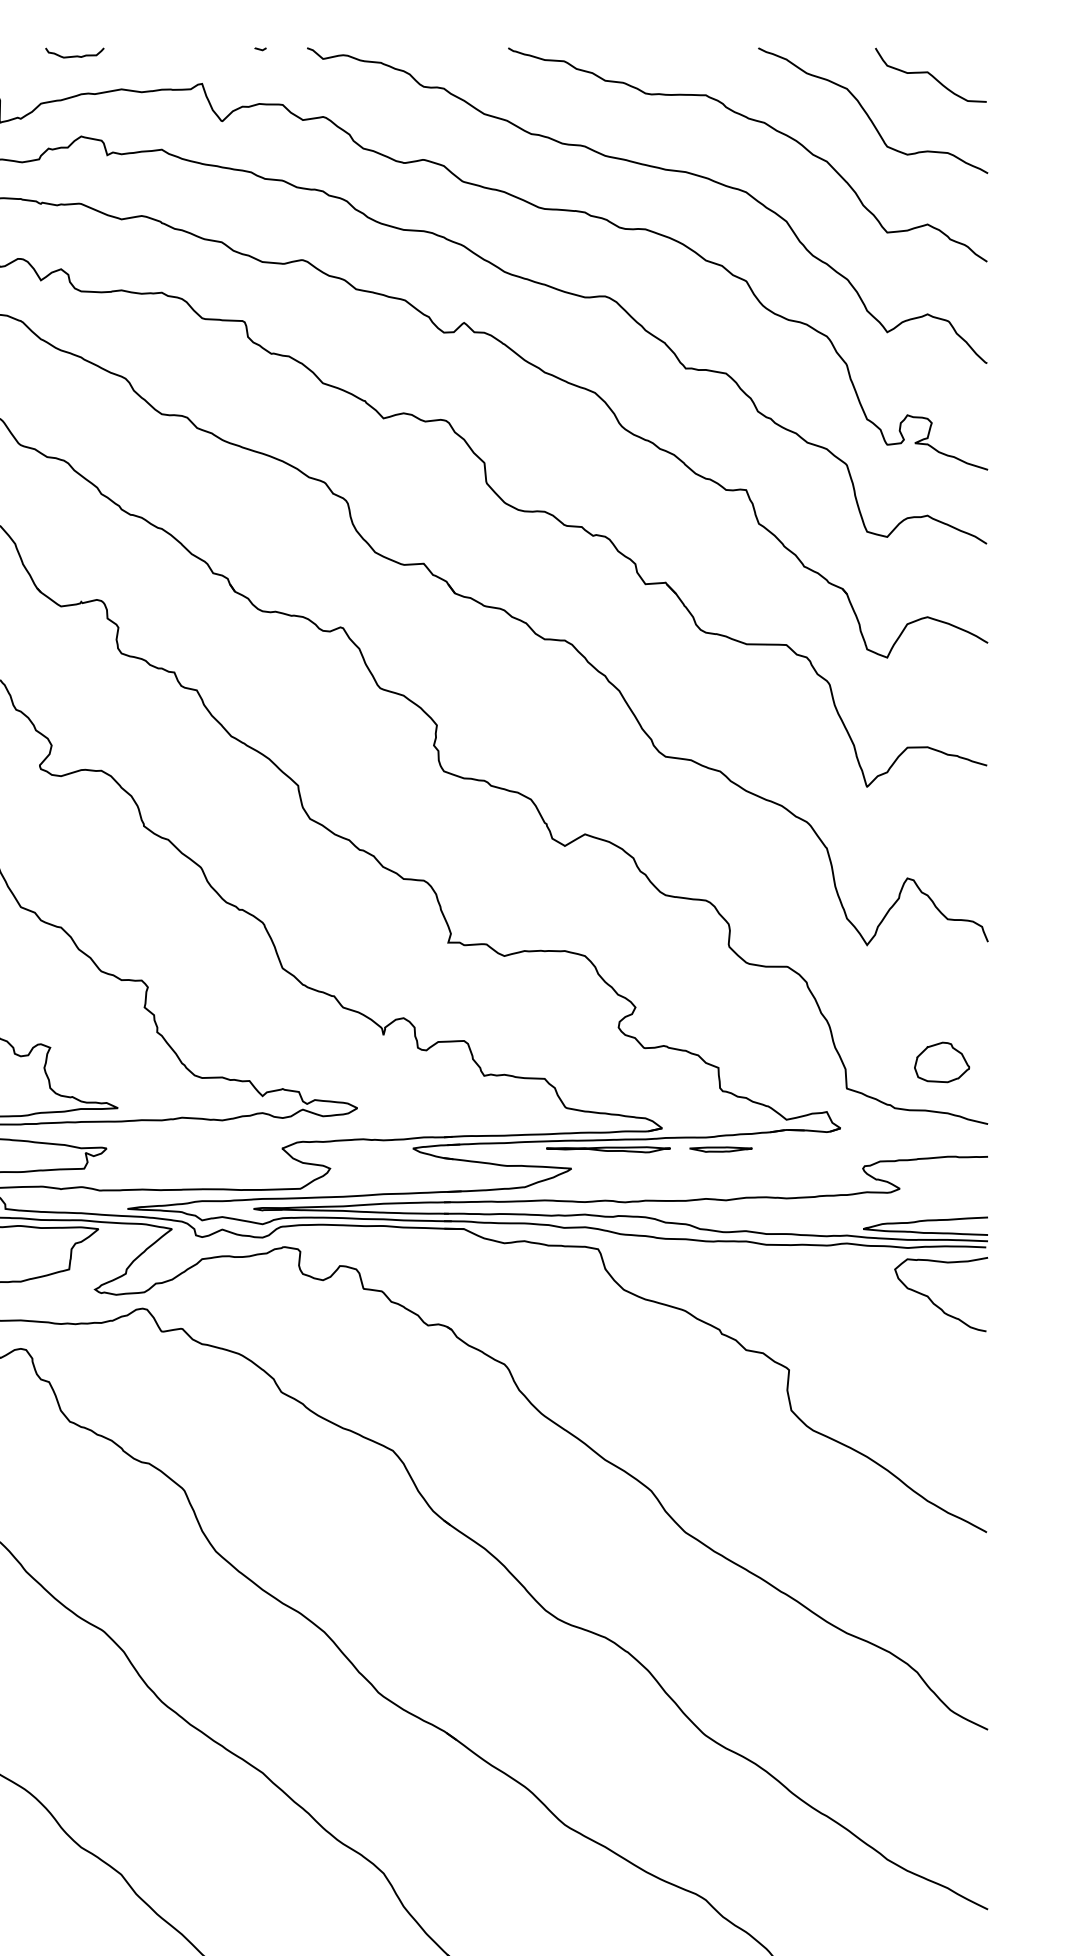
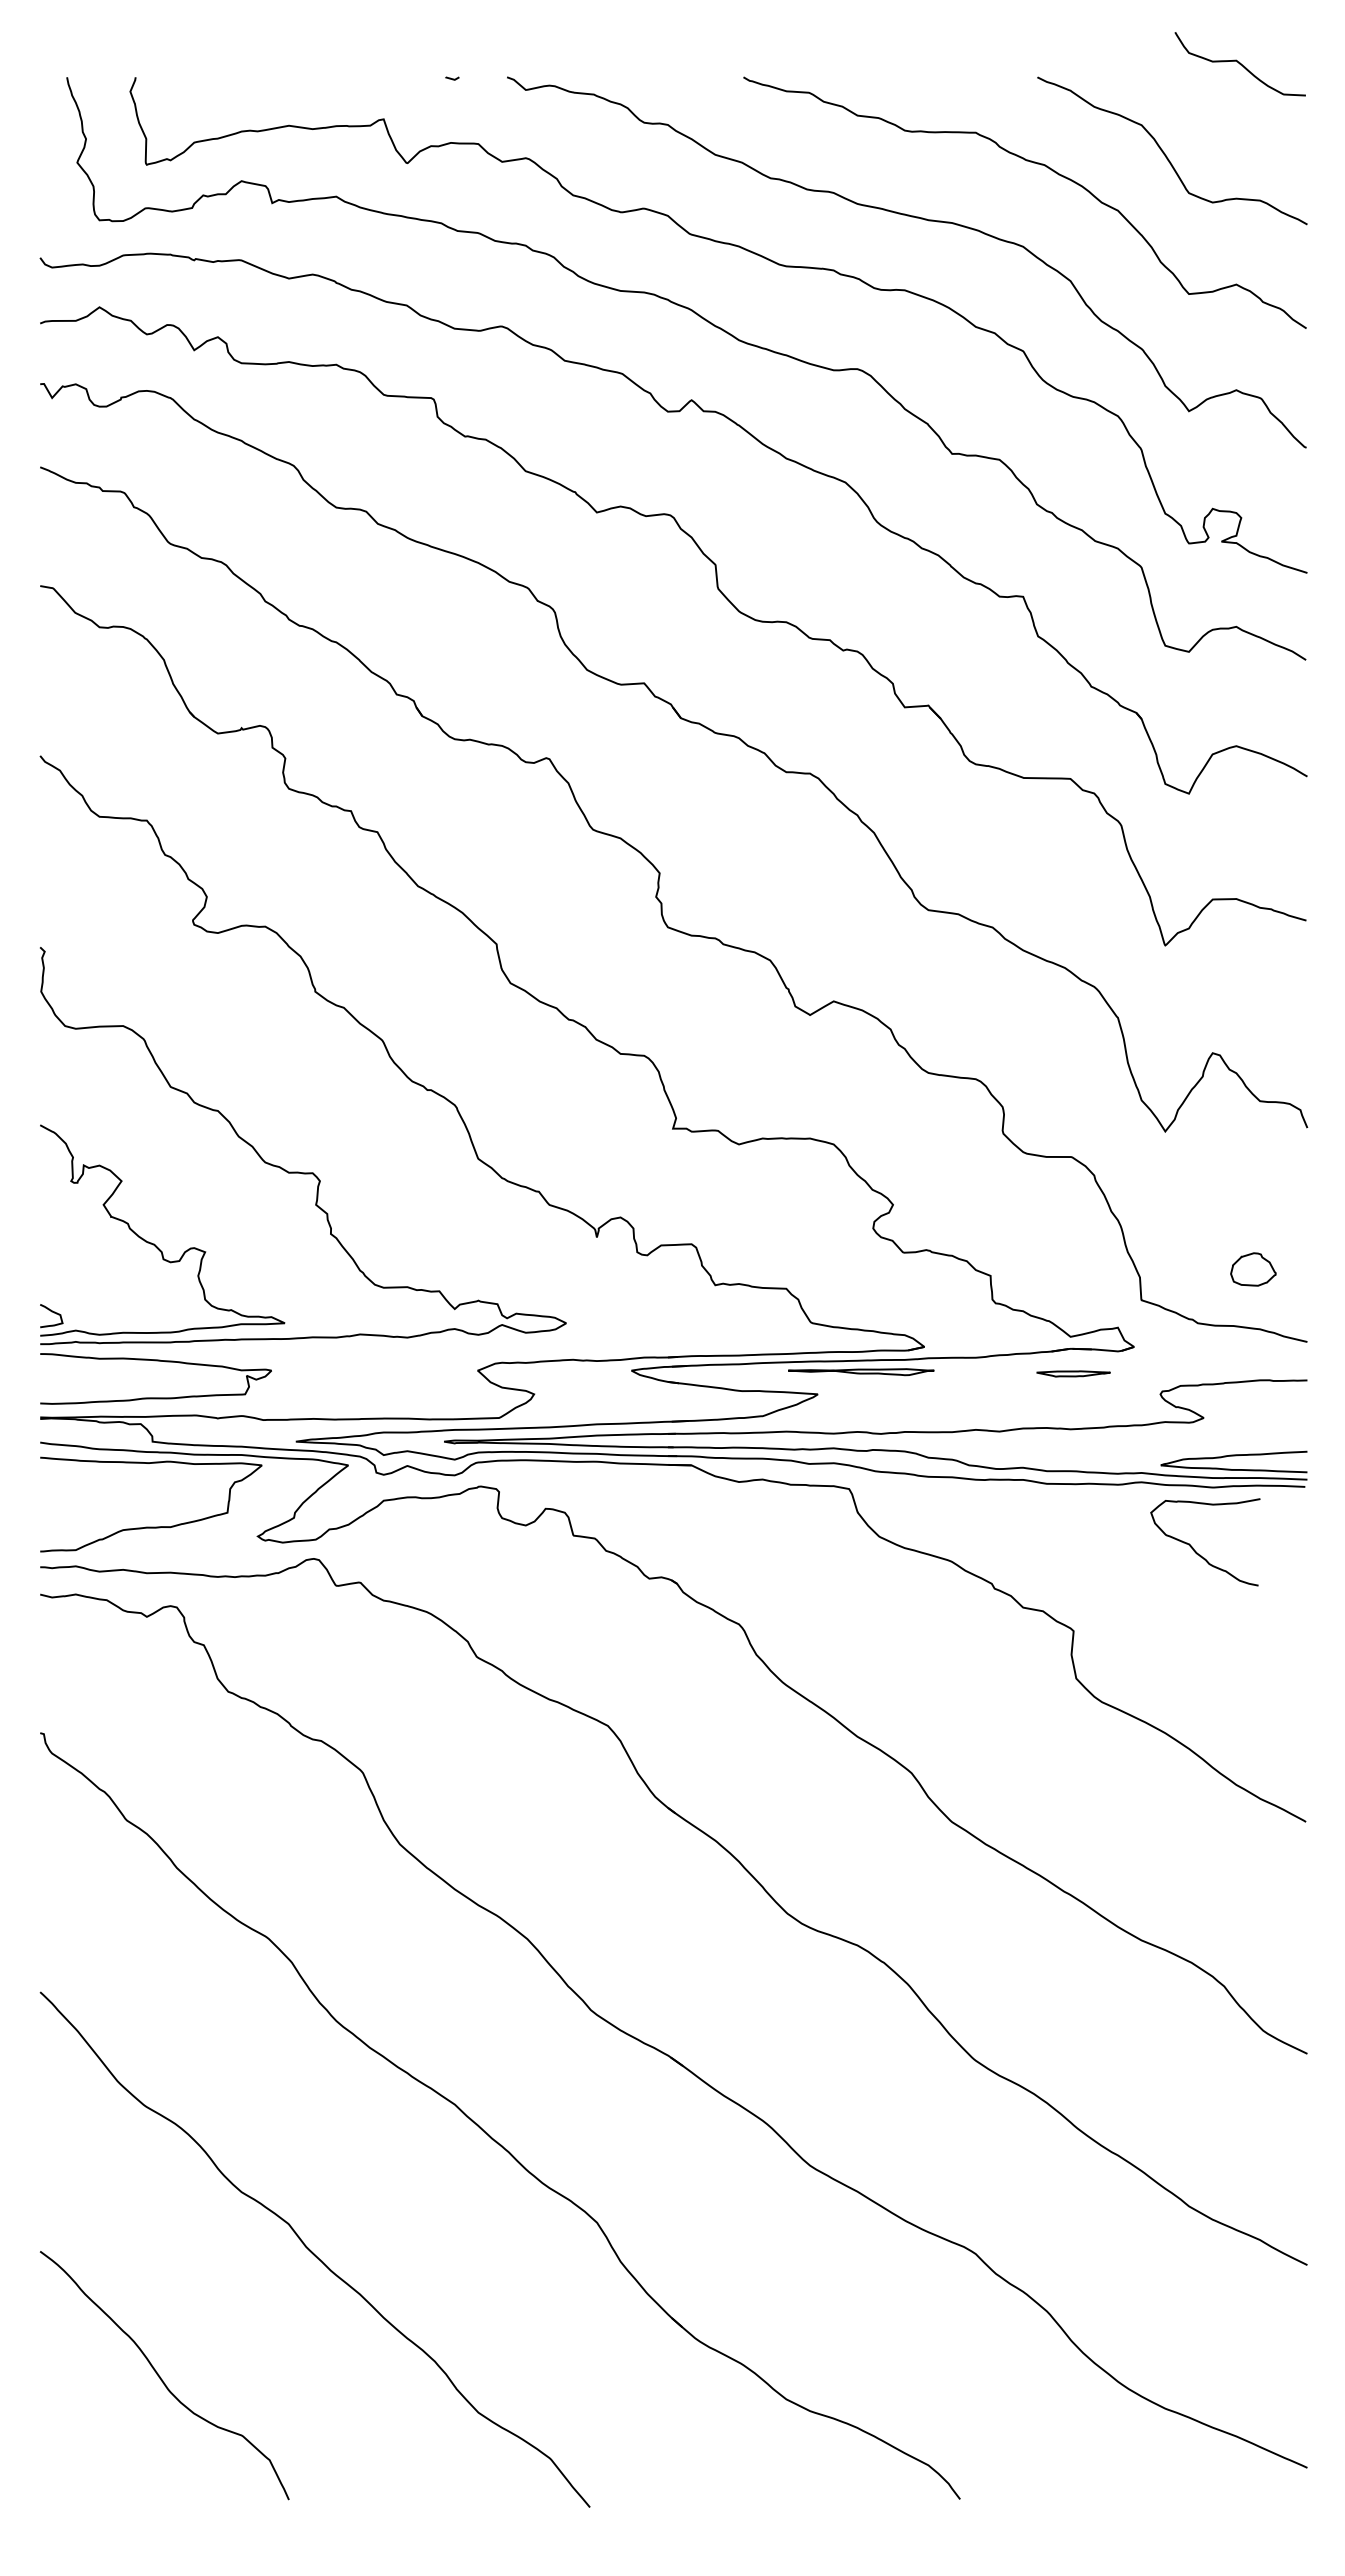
curve: (74, 55) -> (233, 86), removed
curve: (930, 75) -> (1239, 64), moved
part: (942, 1062) -> (1253, 1269), size x0.7
part: (720, 1149) -> (1073, 1373), moved
curve: (933, 1302) -> (1196, 1551), moved

